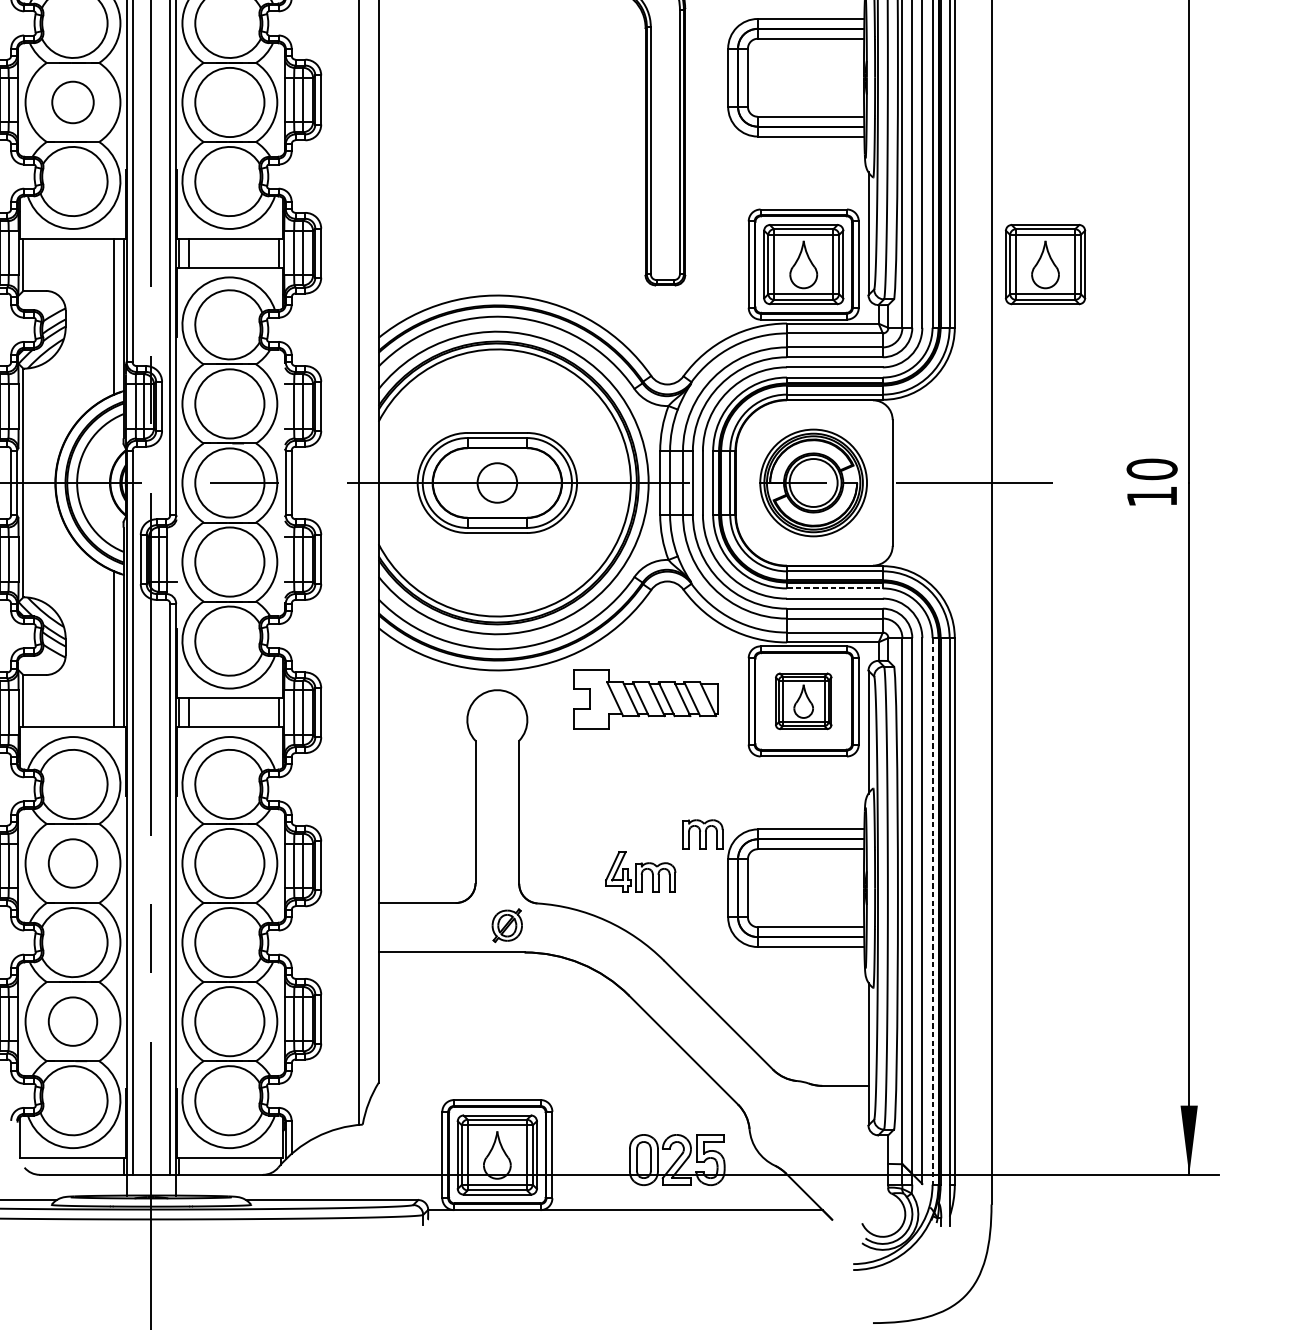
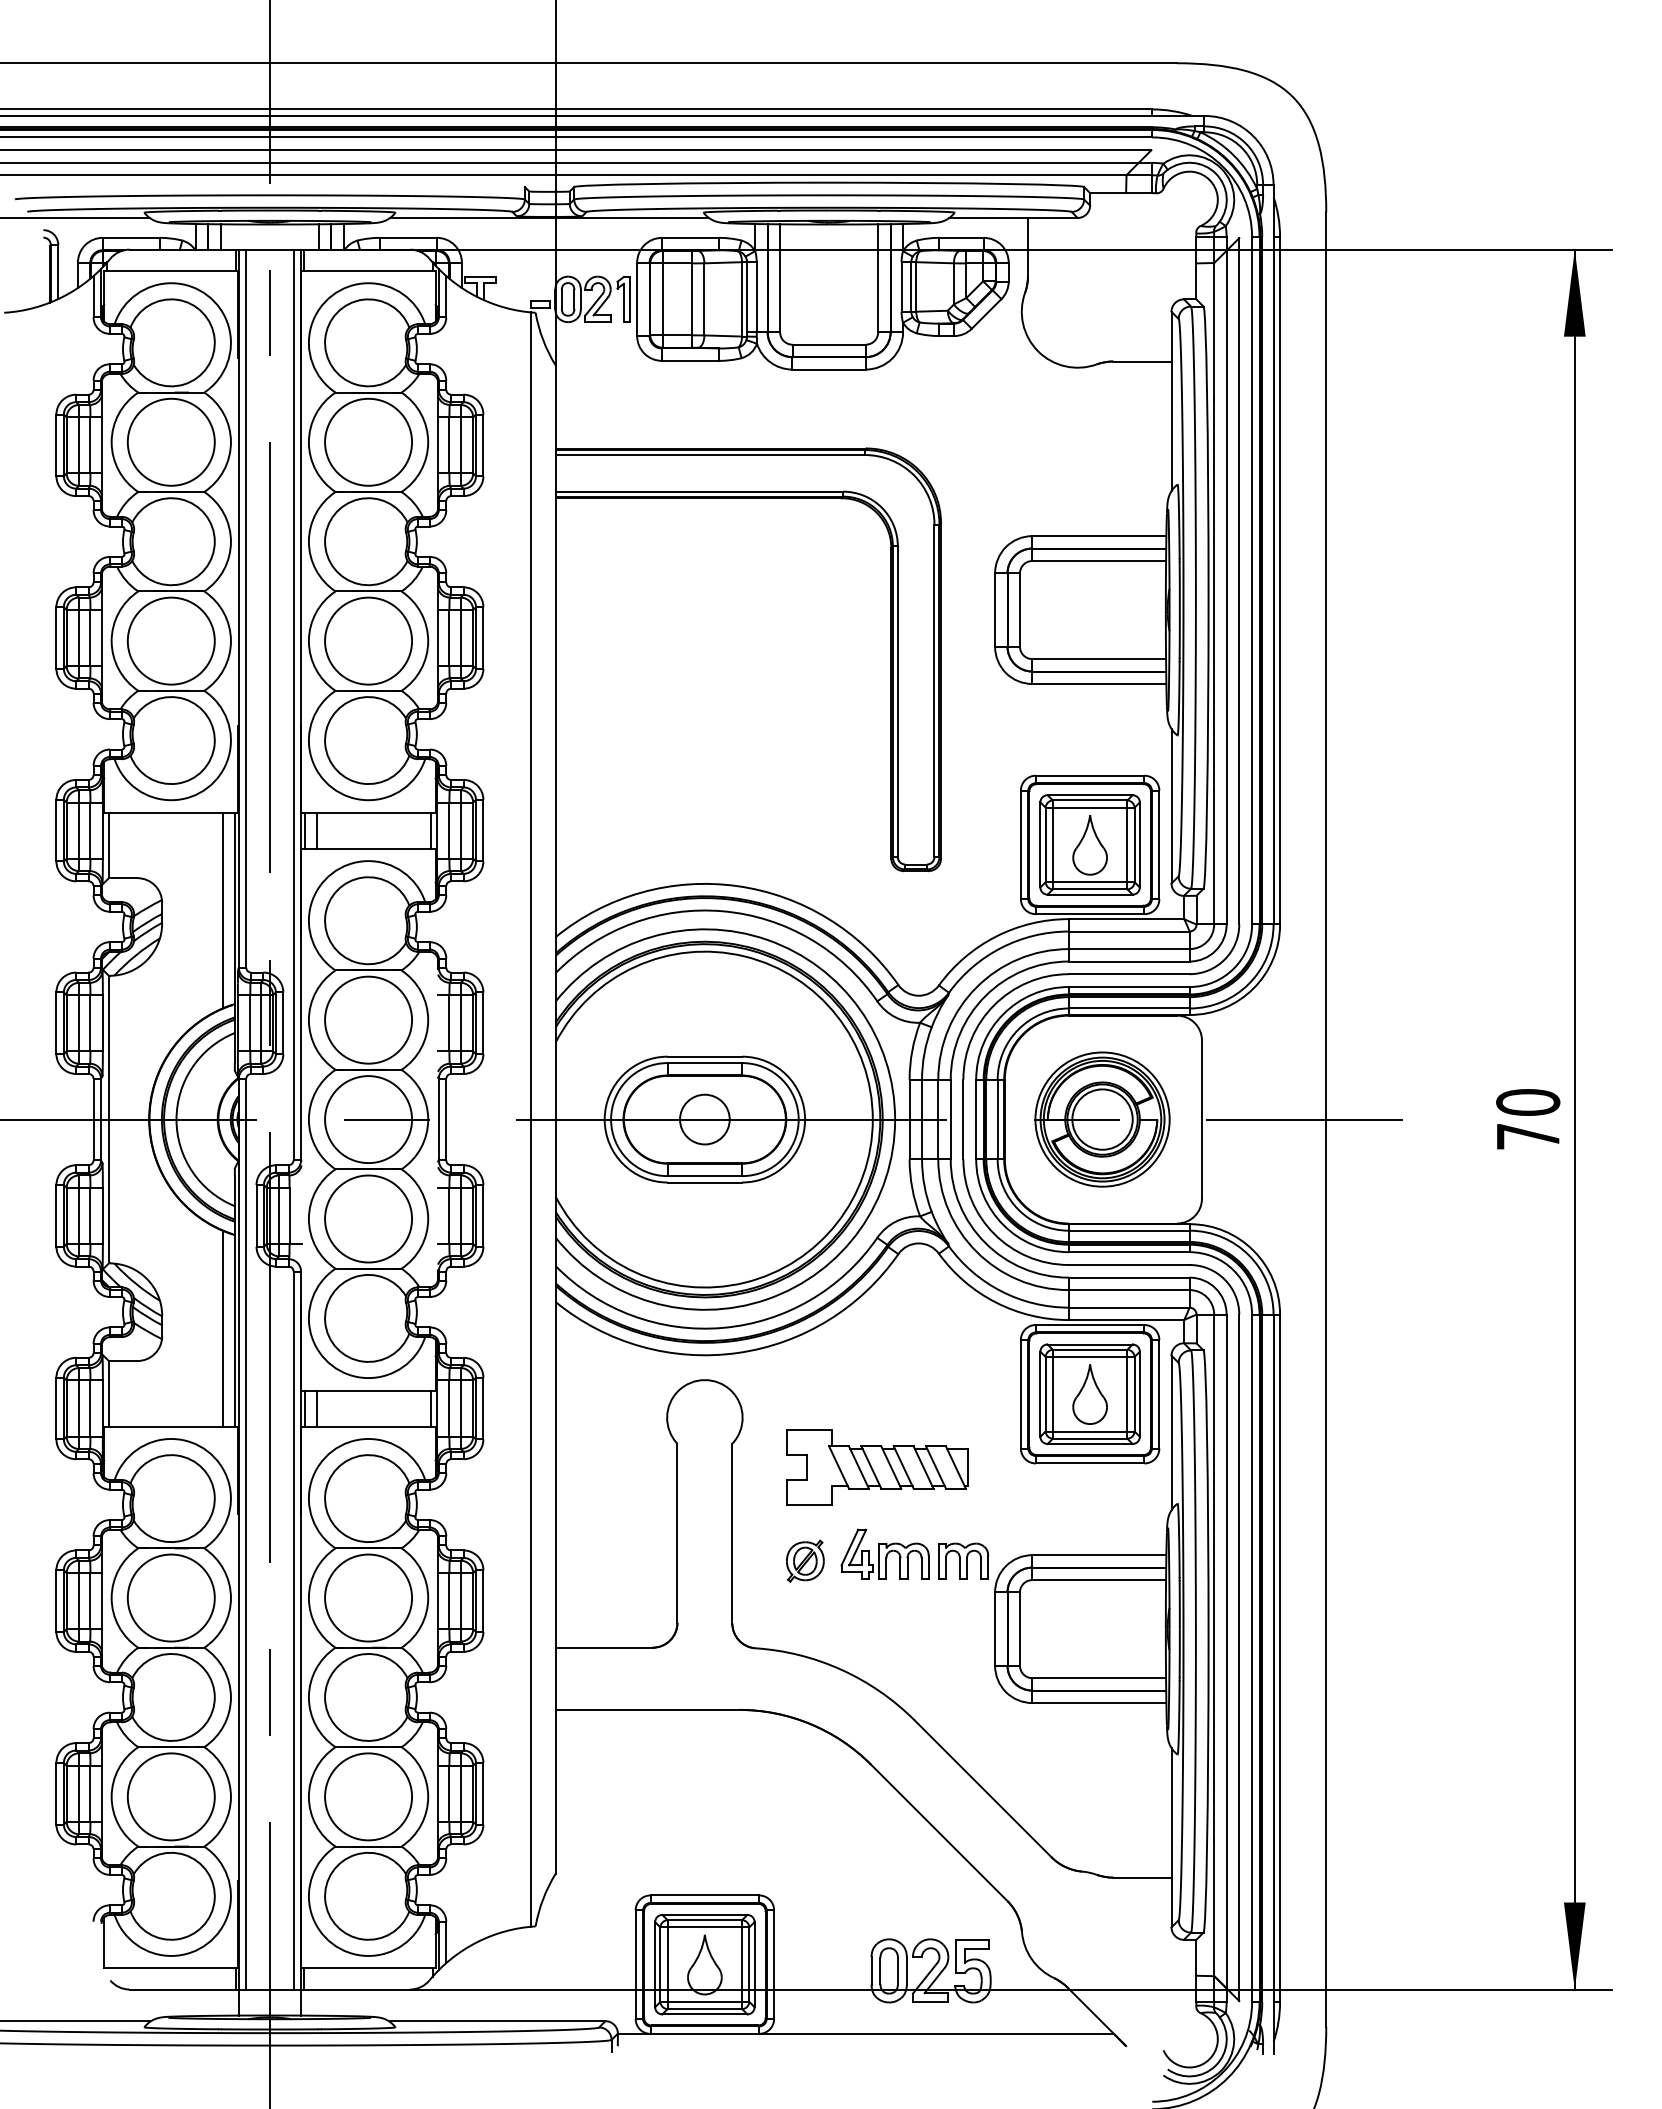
circle: (72, 101) -> (170, 640), size x1.67
part: (1045, 264) -> (1393, 844), removed
text: (1152, 496) -> (1528, 1136), 10 -> 70
line: (835, 588) -> (1129, 1252), dashed -> solid
part: (645, 699) -> (877, 1467), moved
part: (803, 700) -> (1089, 1393), size x1.43
circle: (72, 863) -> (170, 1597), size x1.43
part: (640, 871) -> (884, 1553), moved
line: (932, 911) -> (1252, 1658), dashed -> solid
part: (507, 925) -> (805, 1560), moved
circle: (72, 1021) -> (170, 1796), size x1.43

